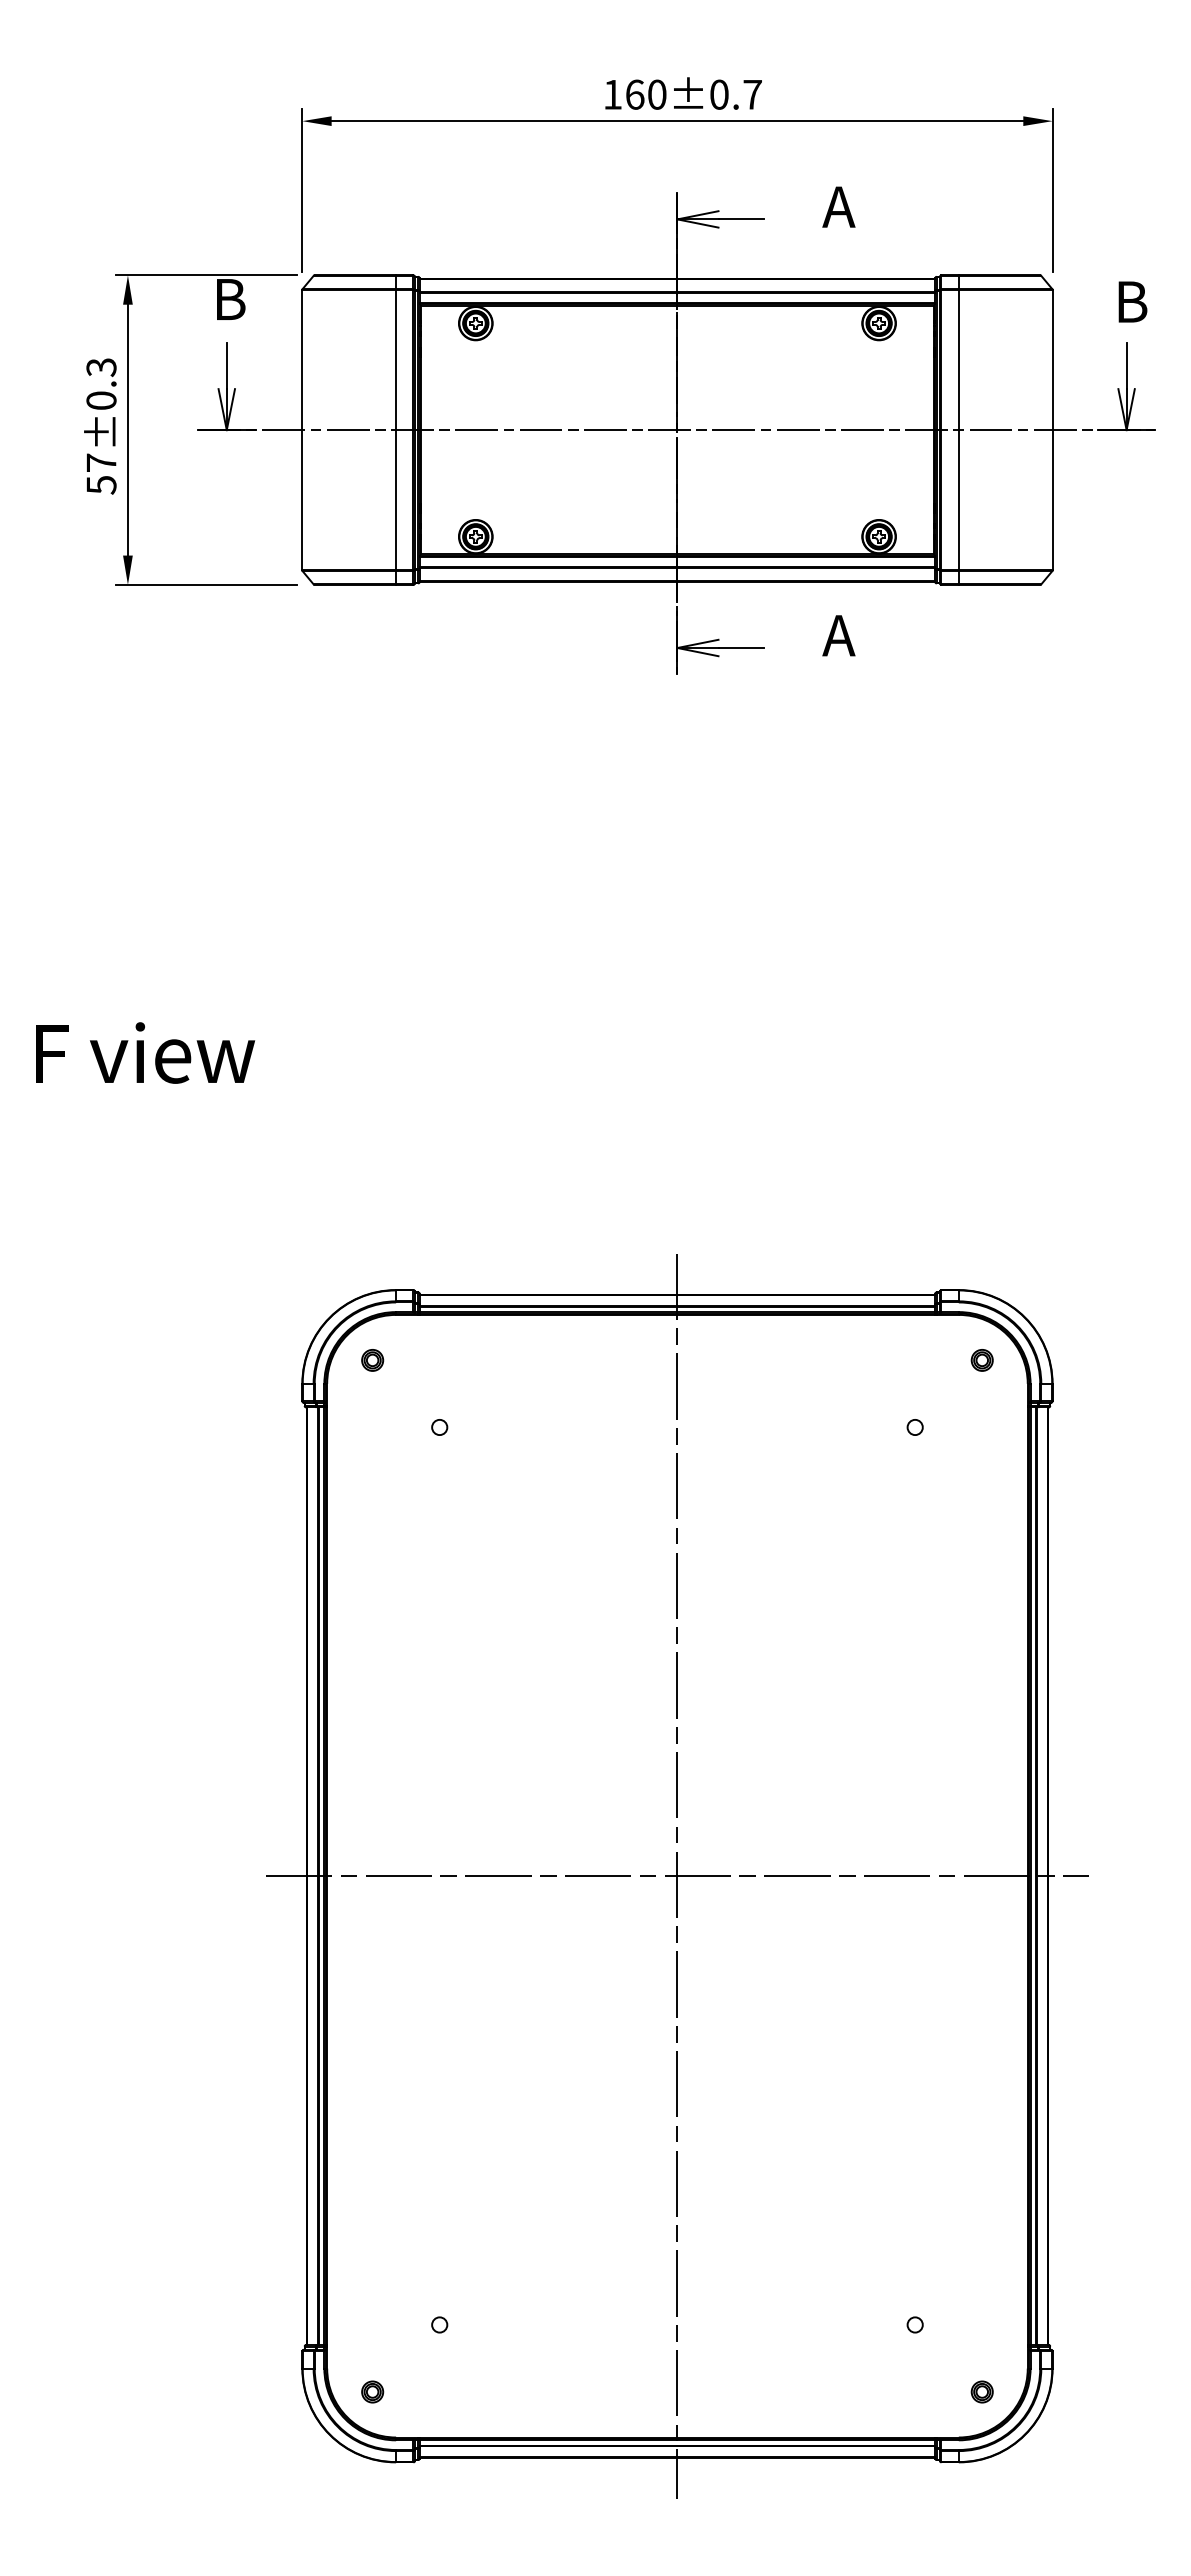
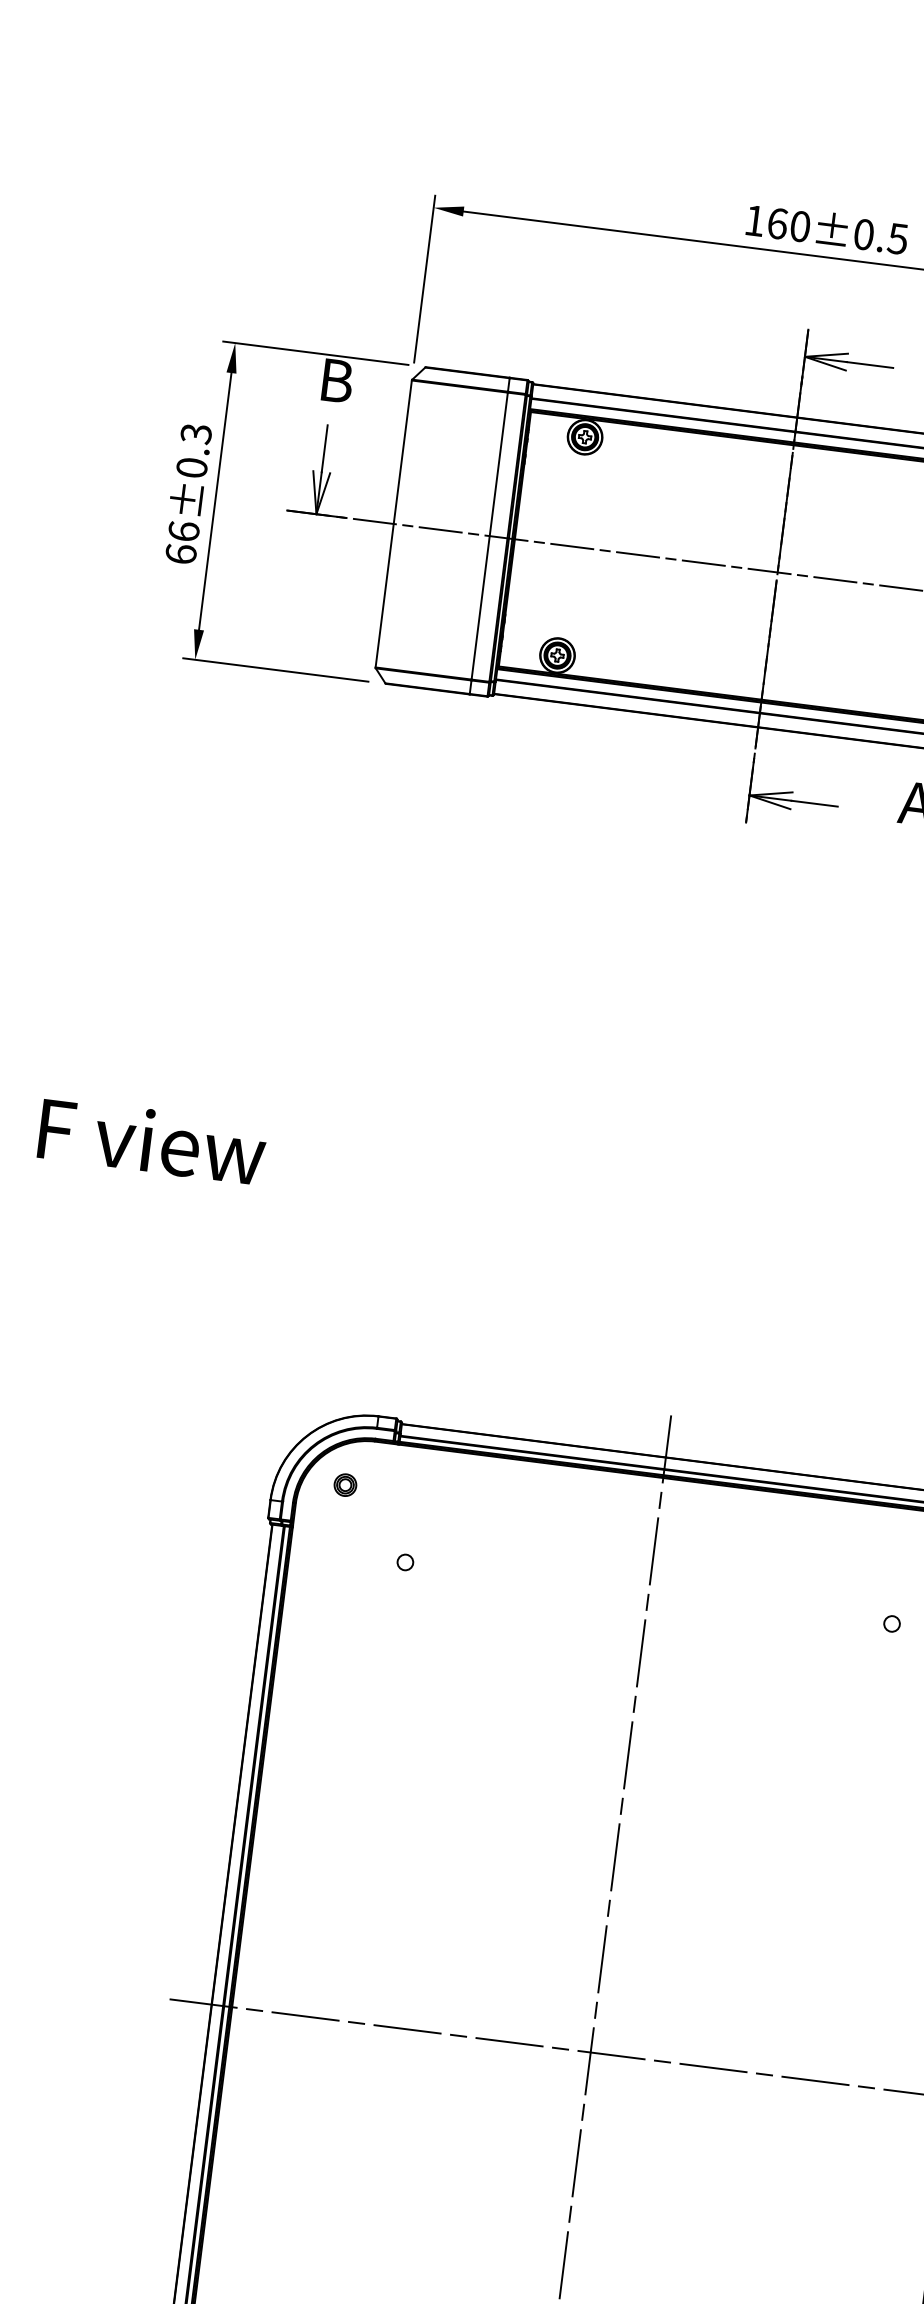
text: (752, 94) -> (897, 238), 160±0.7 -> 160±0.5
text: (101, 473) -> (182, 542), 57±0.3 -> 66±0.3

